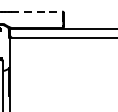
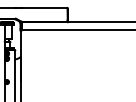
line: (37, 11) -> (45, 7), dashed -> solid

